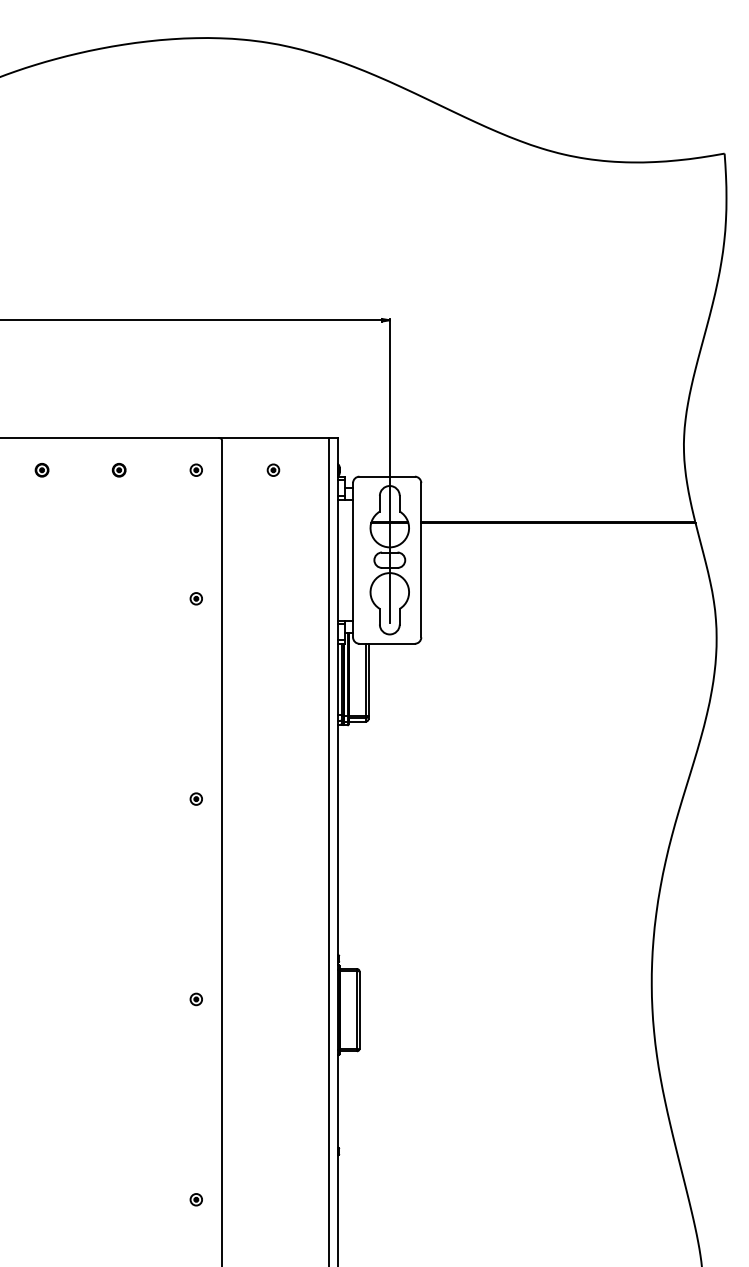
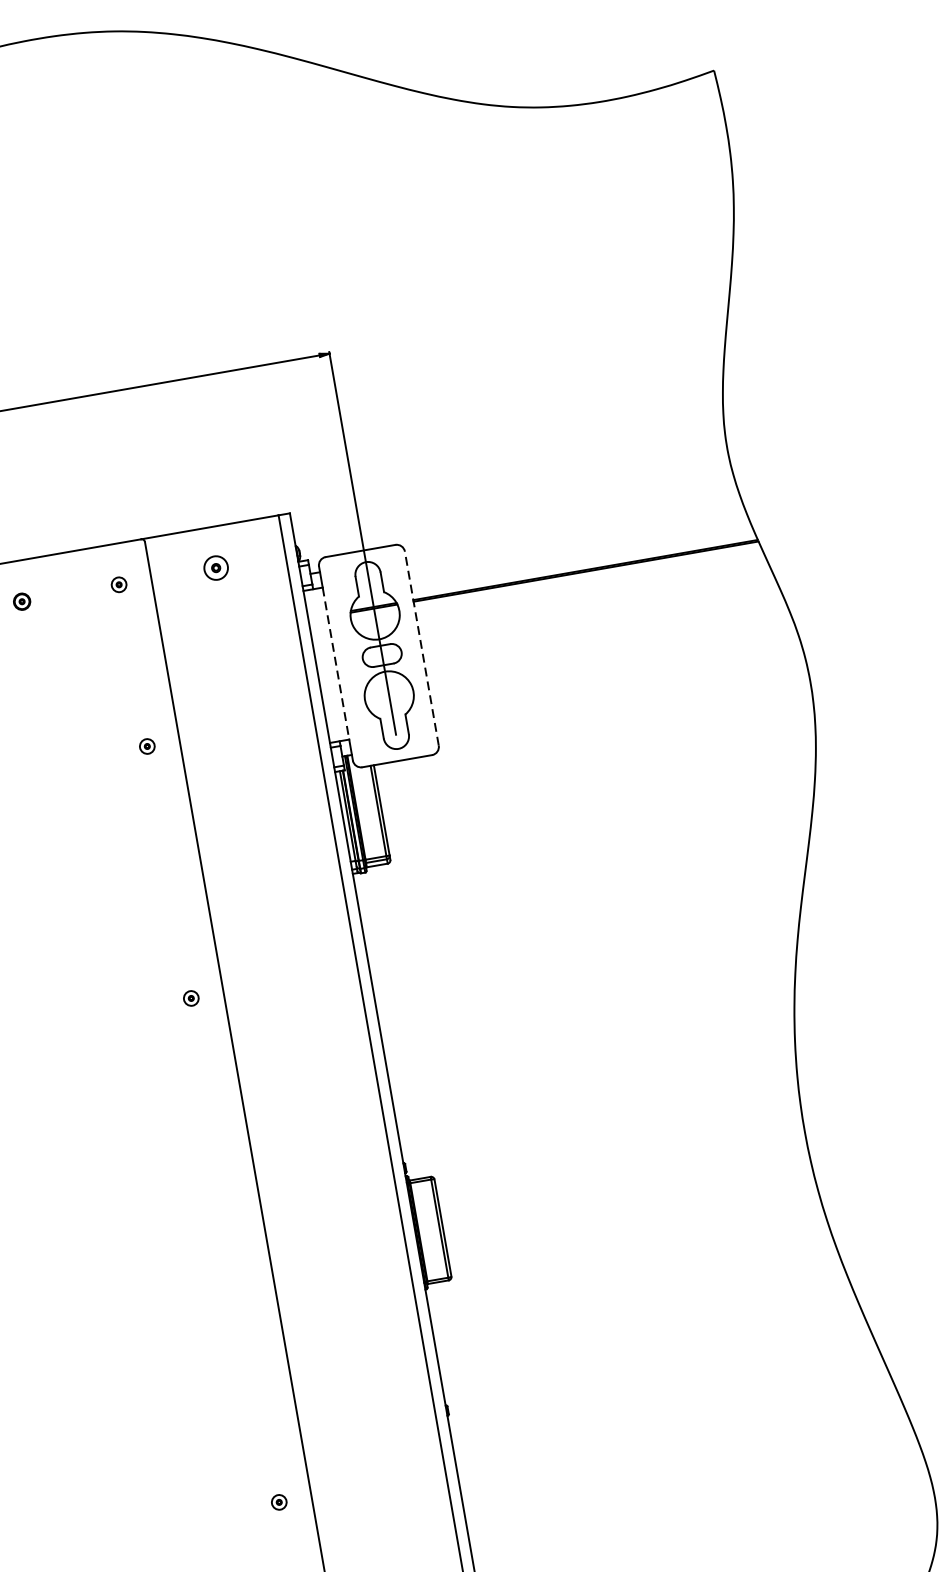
part: (273, 469) -> (215, 566), size x1.6
line: (421, 559) -> (421, 647), solid -> dashed
line: (353, 560) -> (336, 663), solid -> dashed
part: (195, 999) -> (234, 1250), removed

